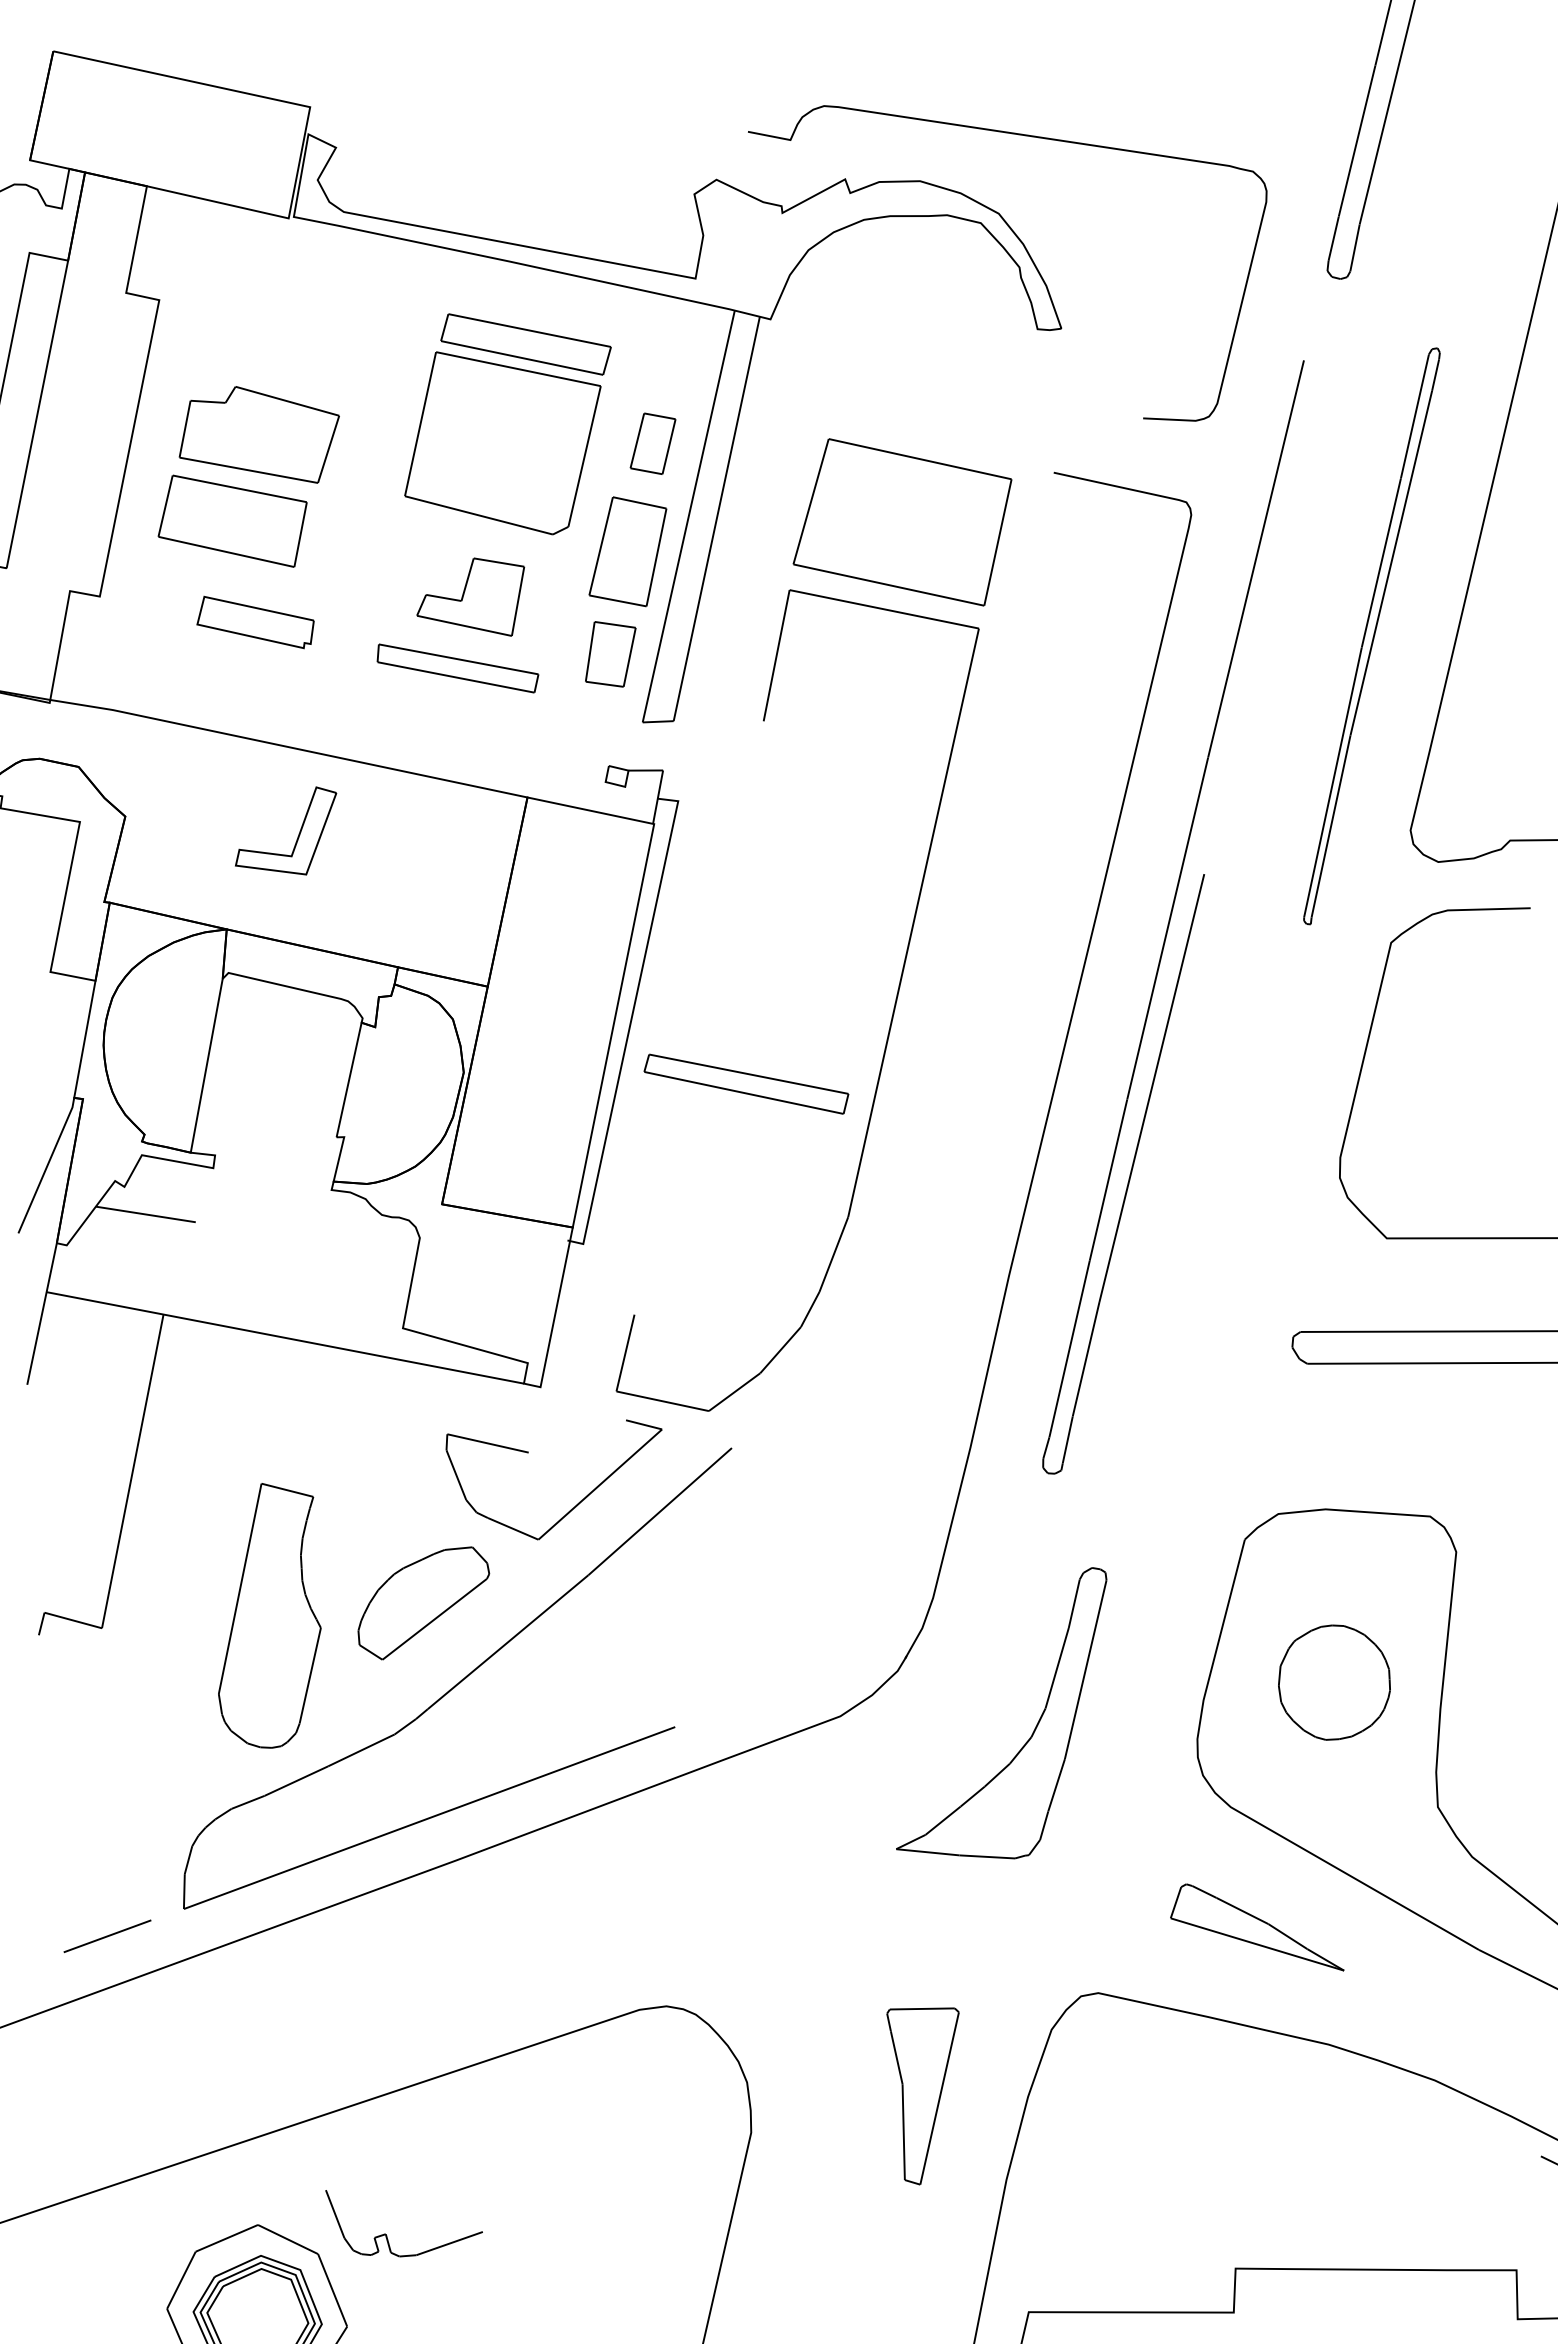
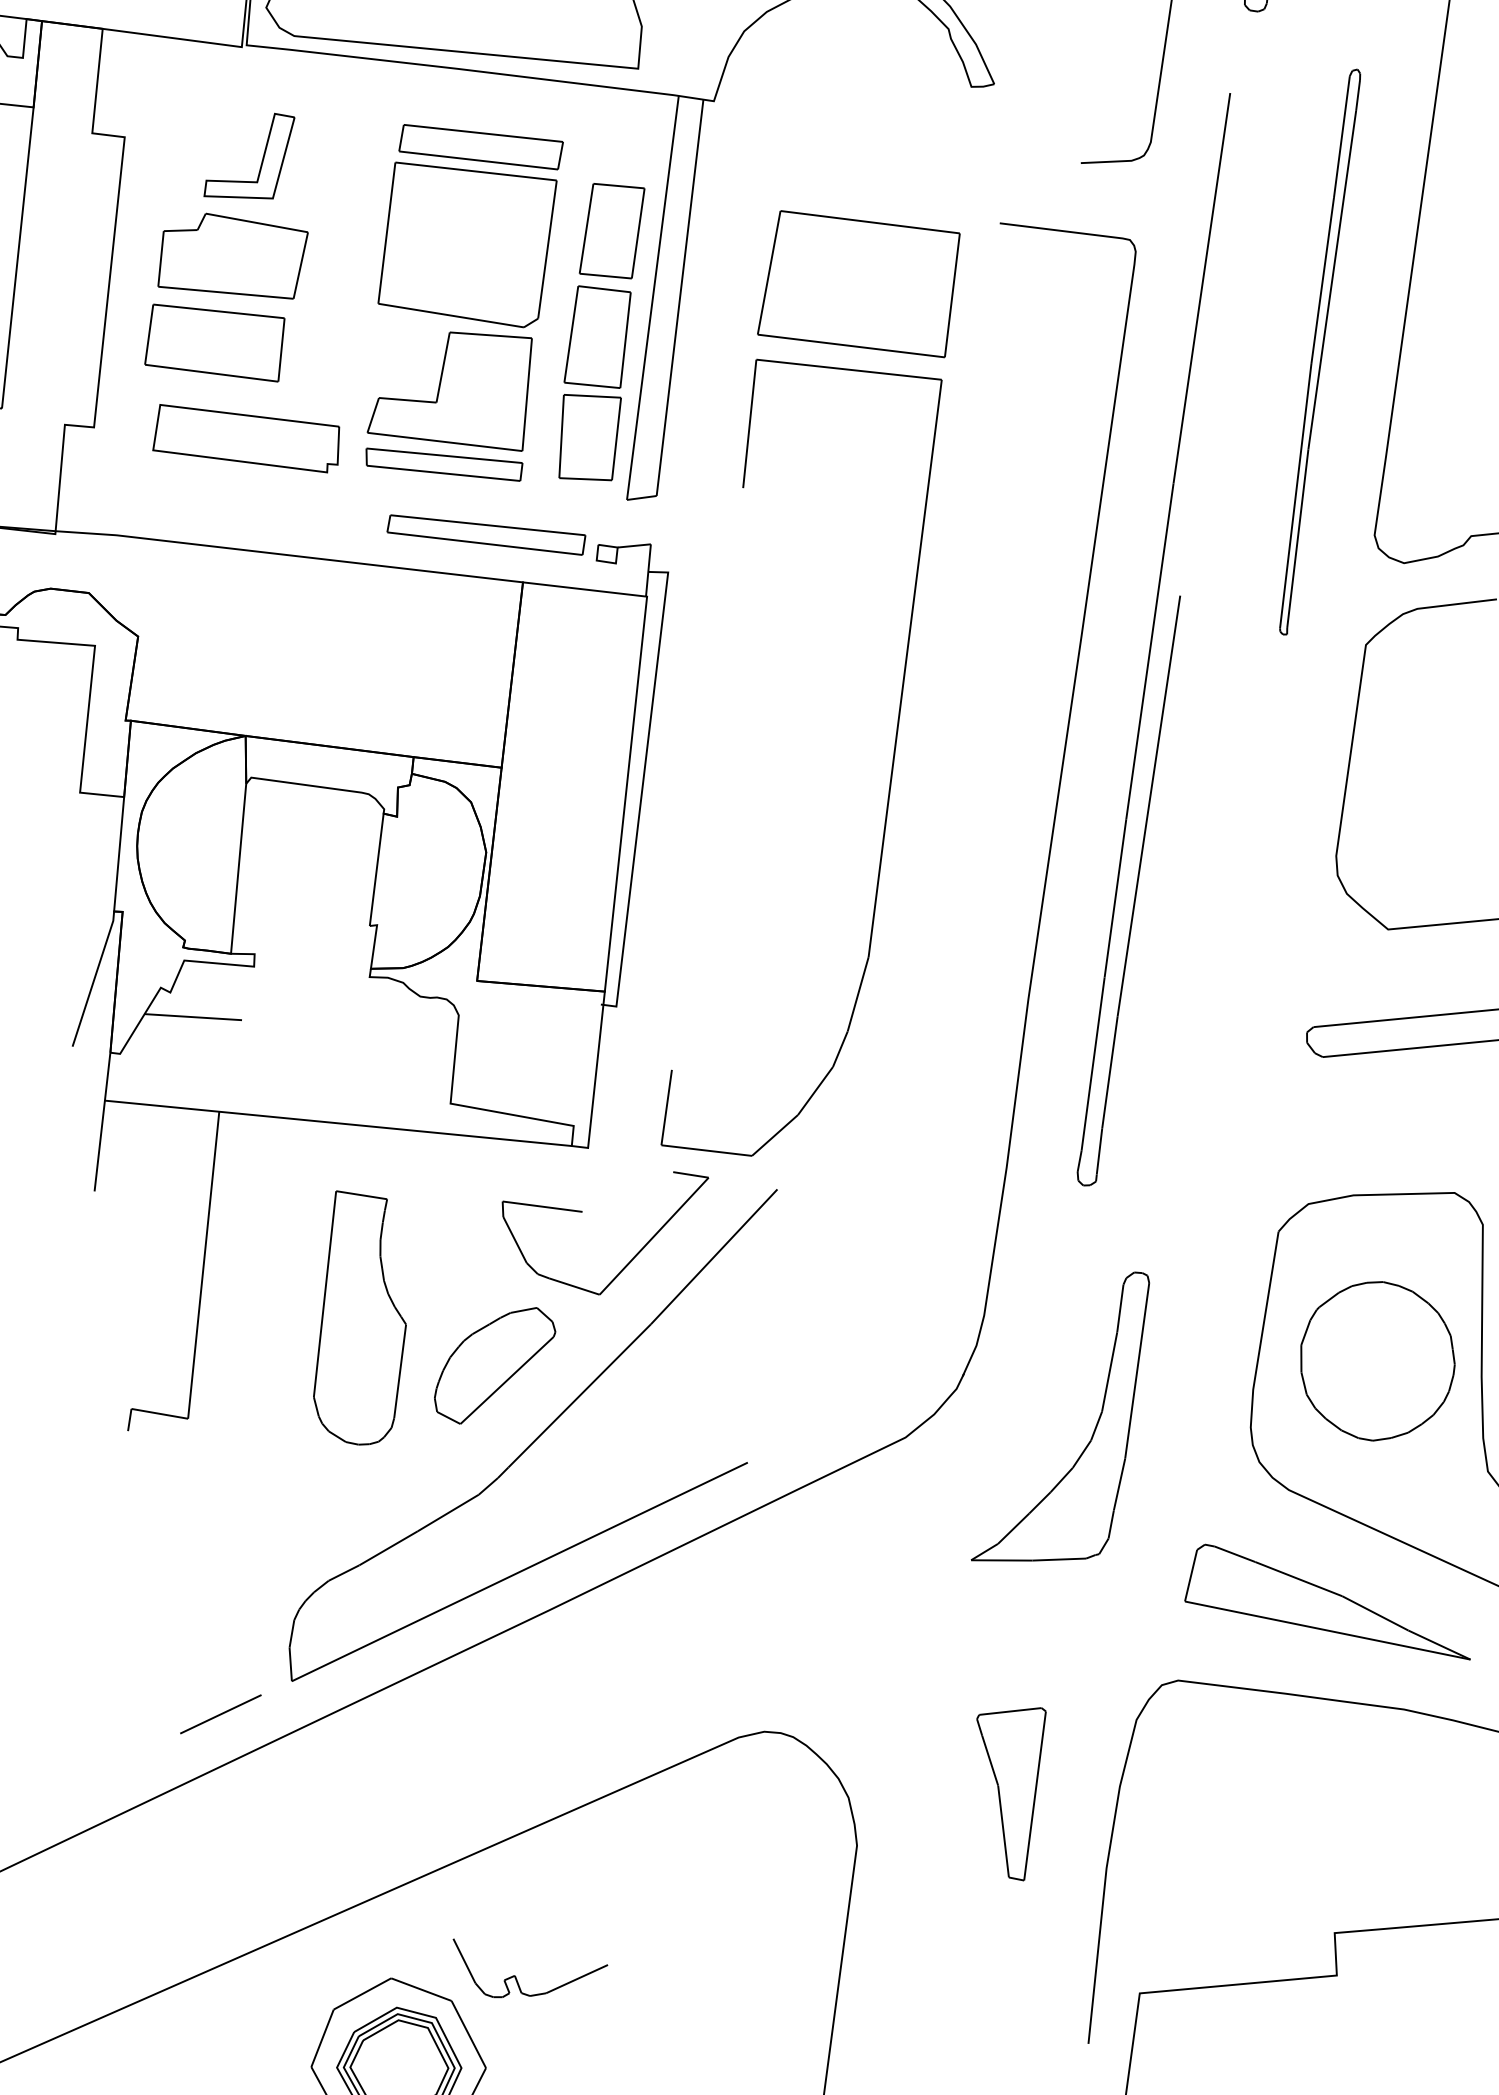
part: (652, 443) -> (611, 231), size x1.67
part: (470, 596) -> (450, 394), size x1.67
part: (255, 622) -> (245, 438), size x1.67
part: (610, 654) -> (589, 437), size x1.43
part: (298, 833) -> (261, 159), moved
part: (746, 1083) -> (486, 534), moved
part: (269, 1615) -> (355, 1317), moved
part: (1334, 1682) -> (1377, 1360), size x1.43
part: (1257, 1927) -> (1325, 1603), size x1.67

